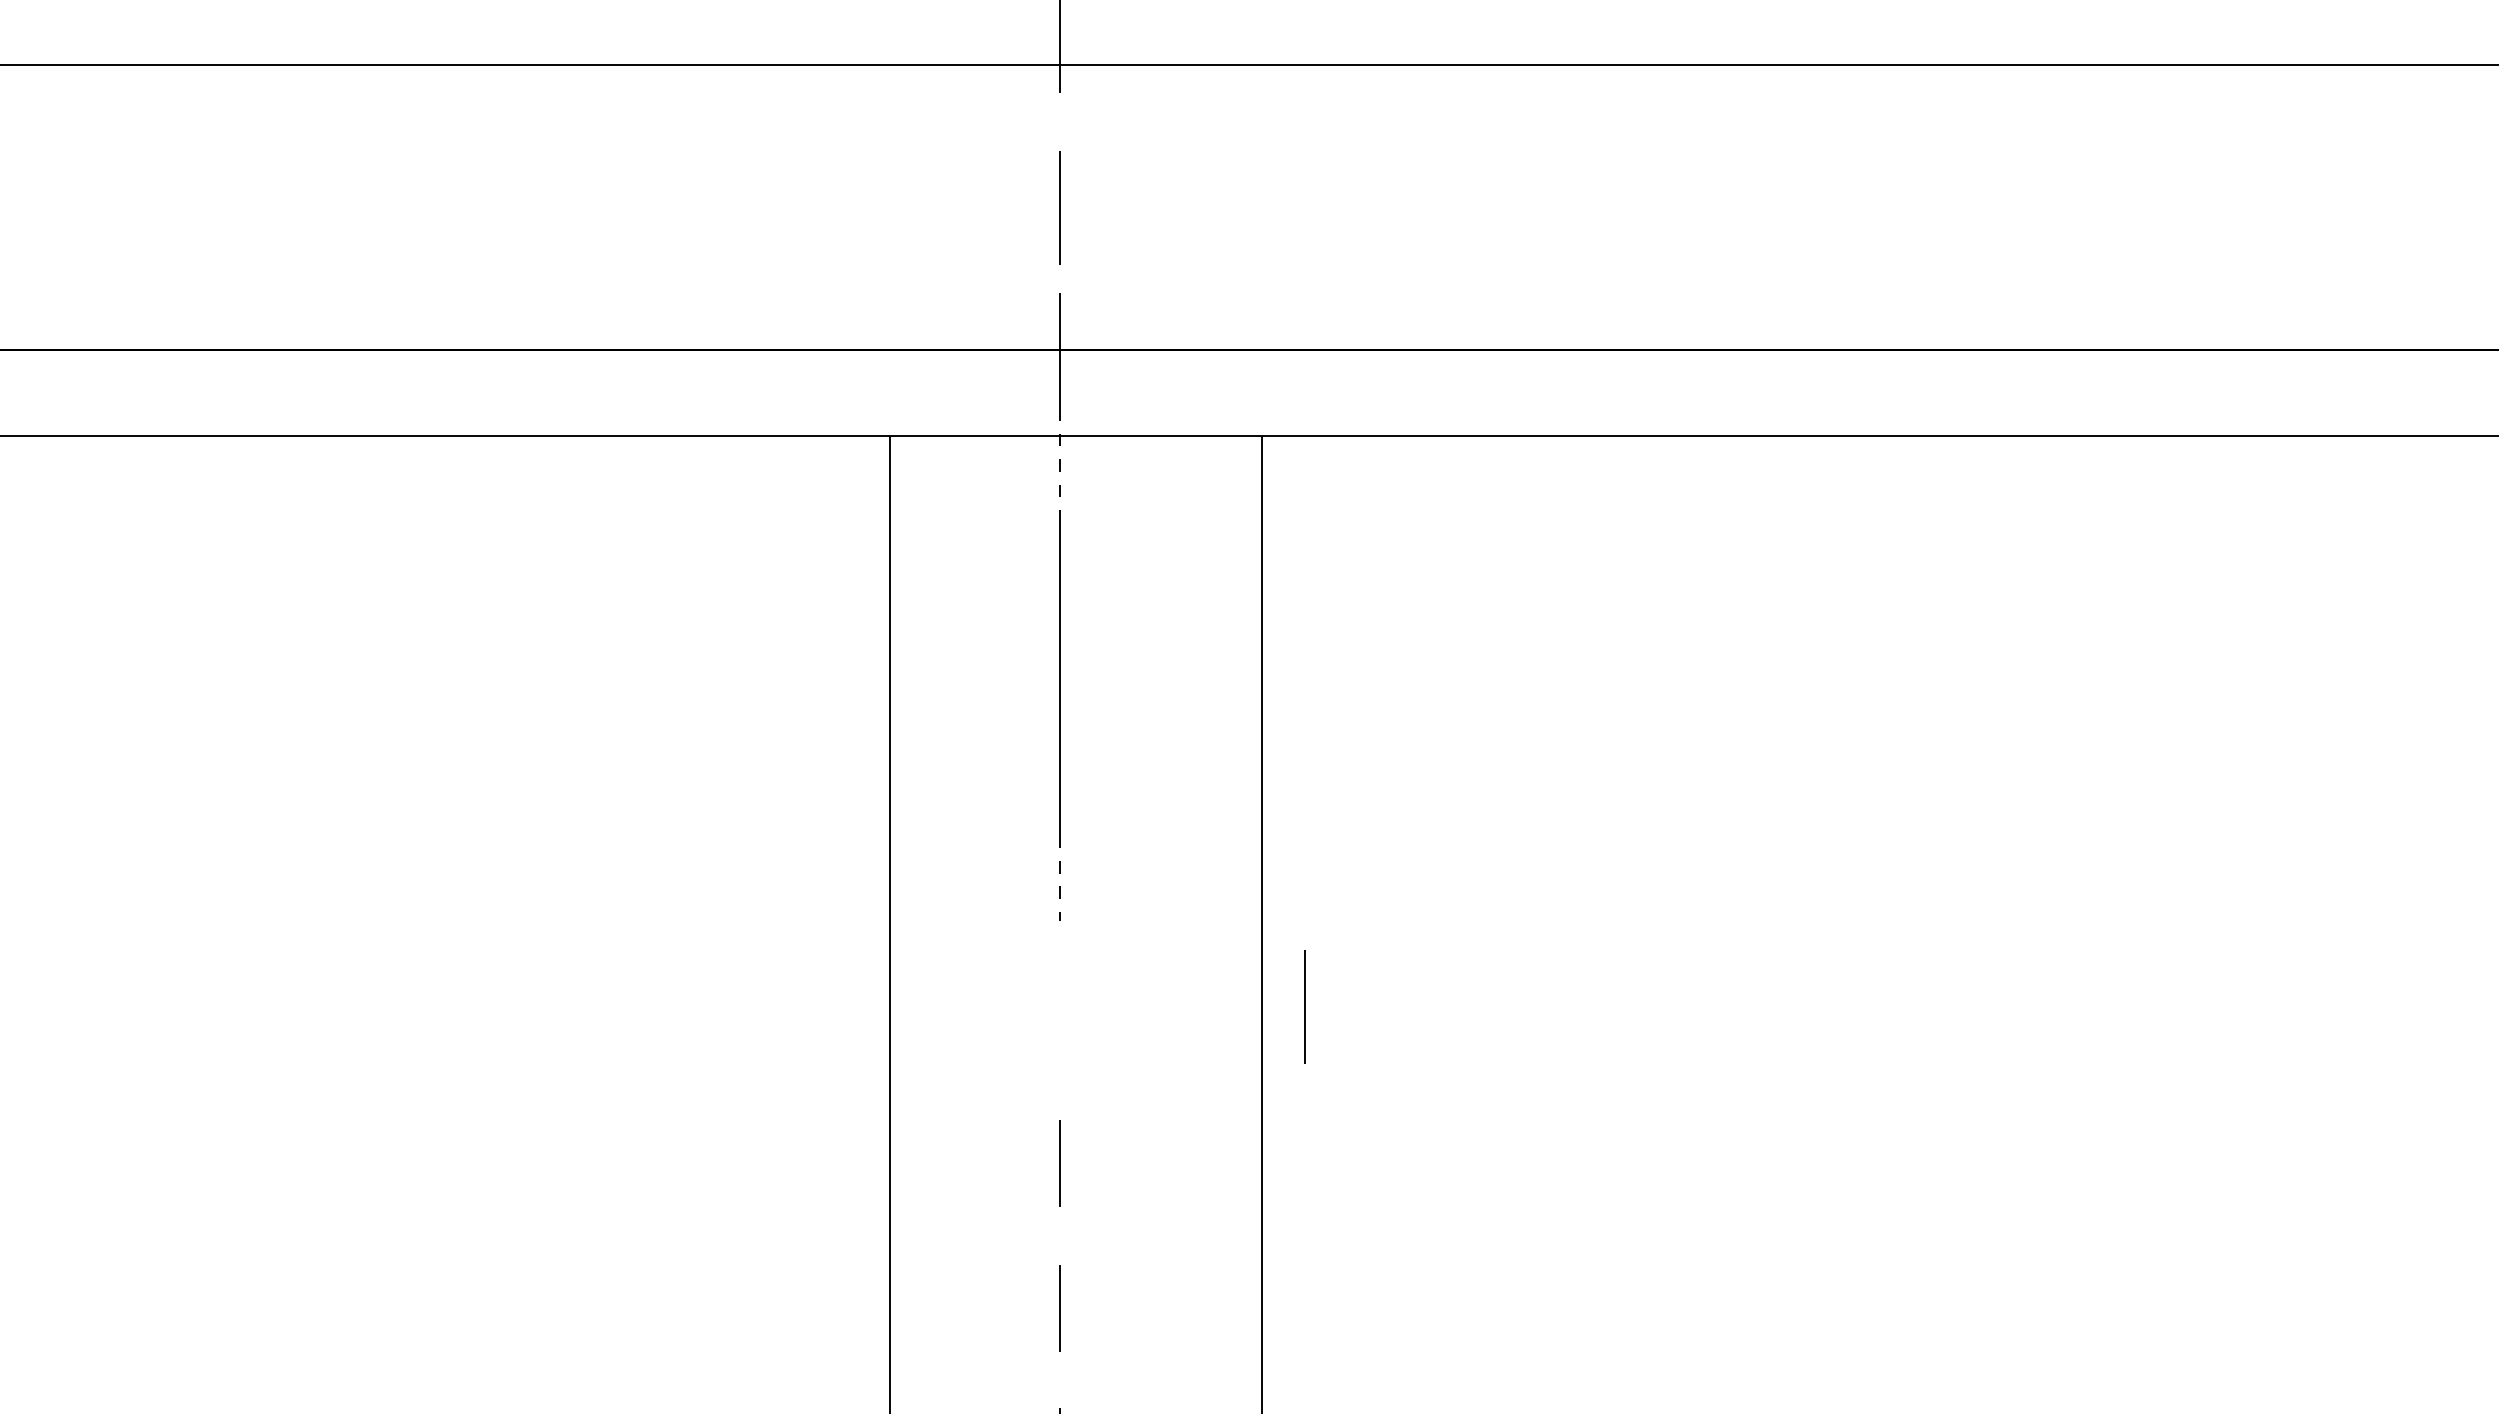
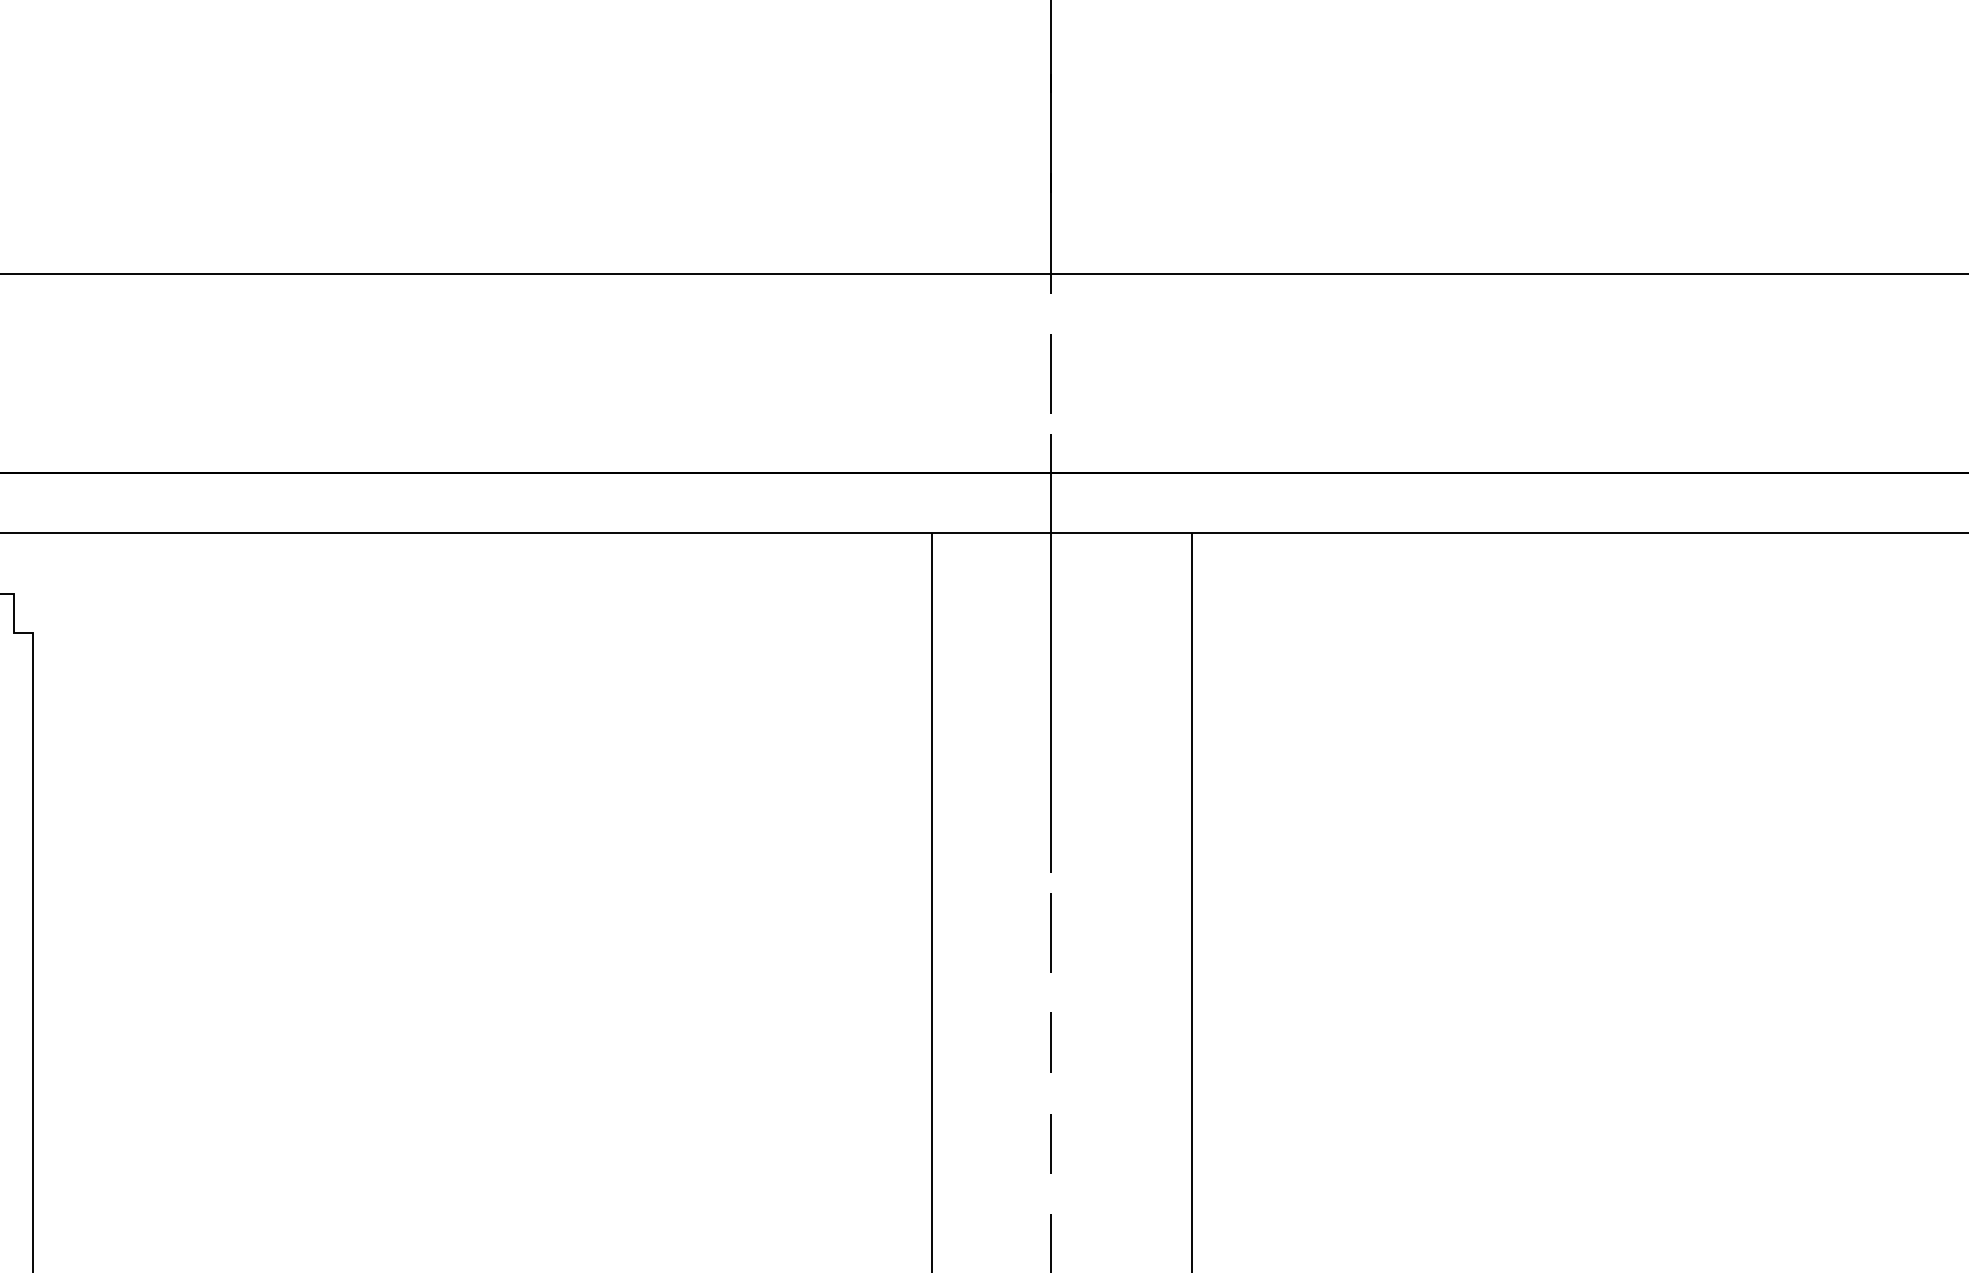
line: (1059, 464) -> (1050, 553), dashed -> solid
line: (1059, 878) -> (1050, 843), dashed -> solid
line: (1305, 1005) -> (1050, 932), moved

